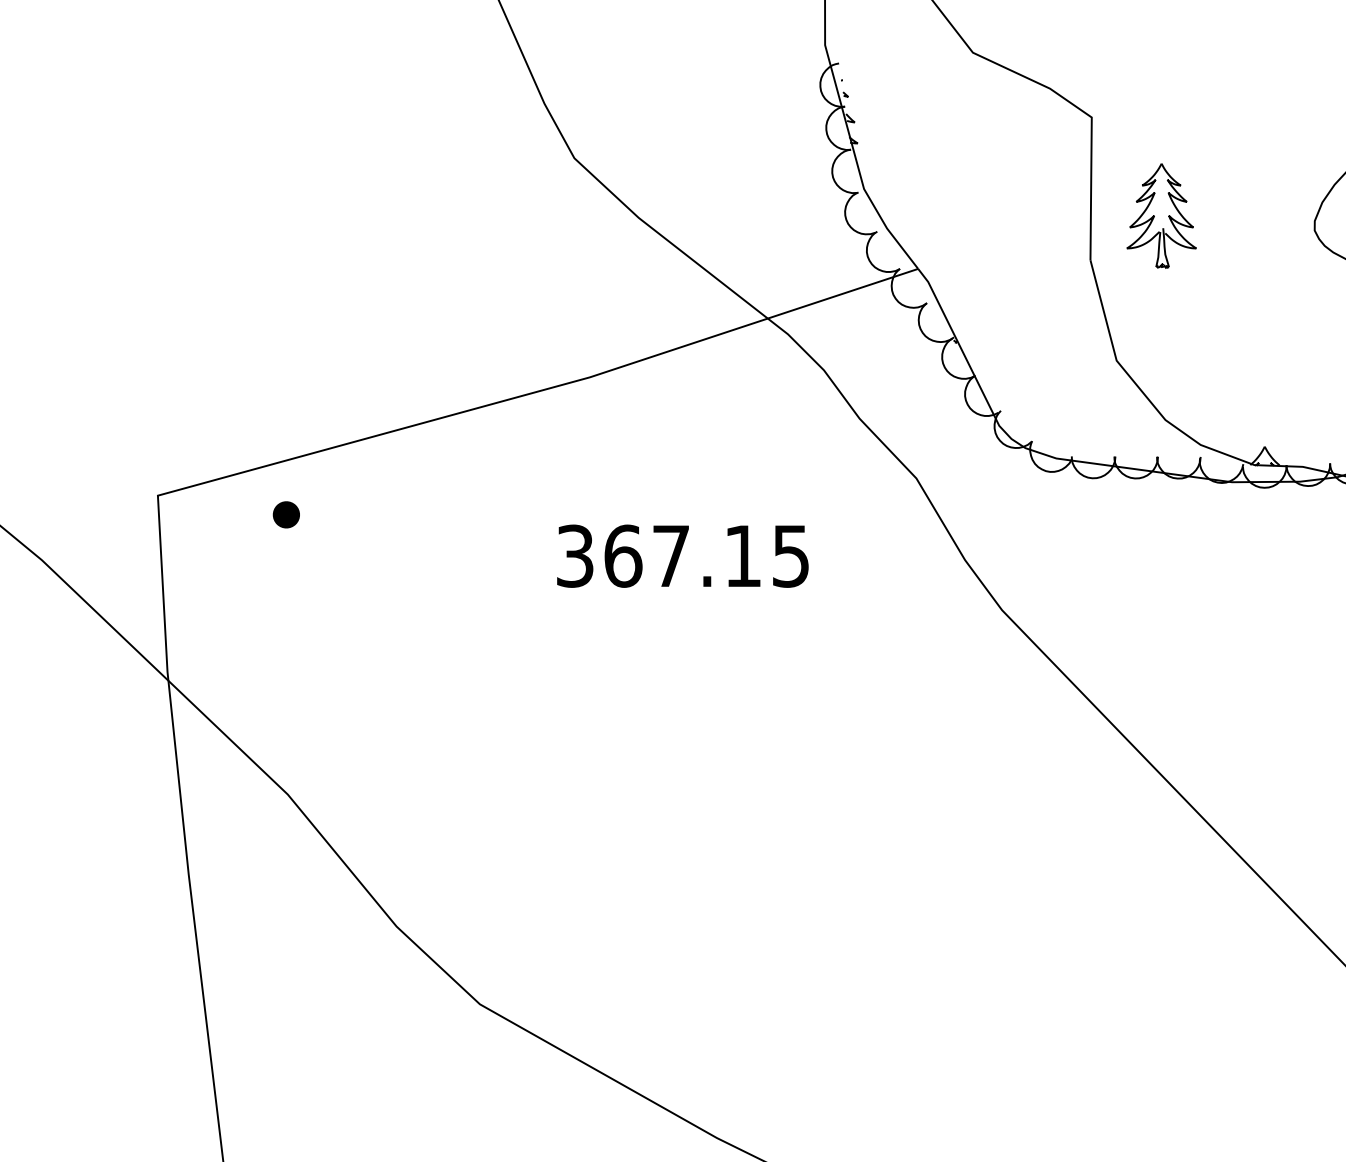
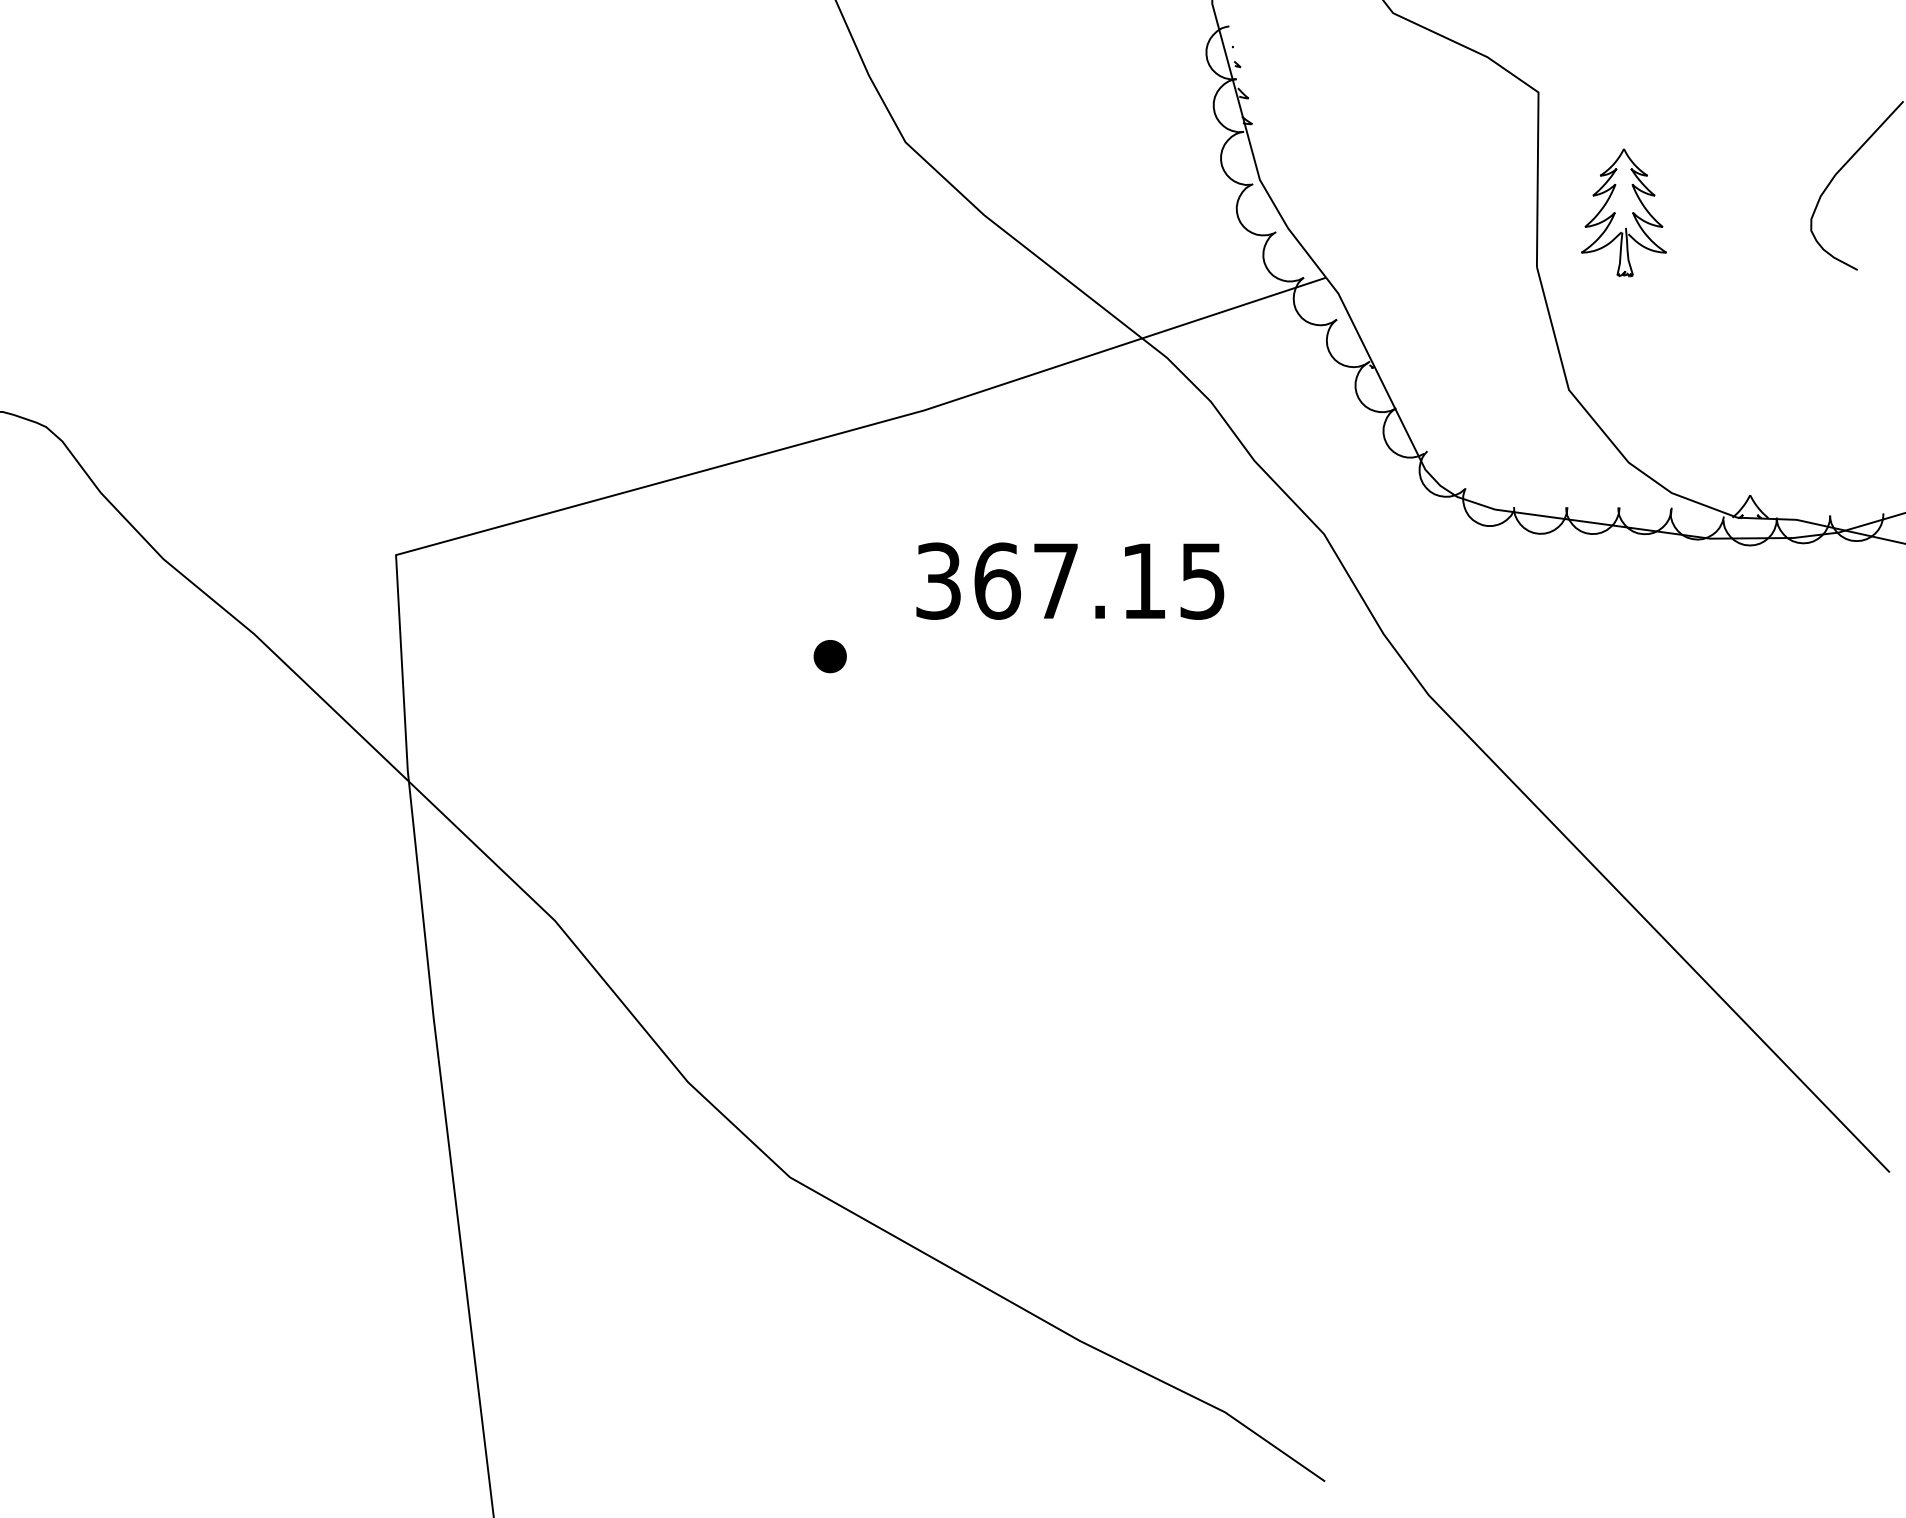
part: (285, 514) -> (829, 656), moved
text: (683, 555) -> (1070, 580), moved

